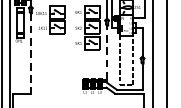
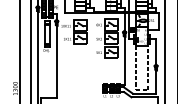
line: (107, 52) -> (124, 60), dashed -> solid
line: (30, 53) -> (56, 61), dashed -> solid

